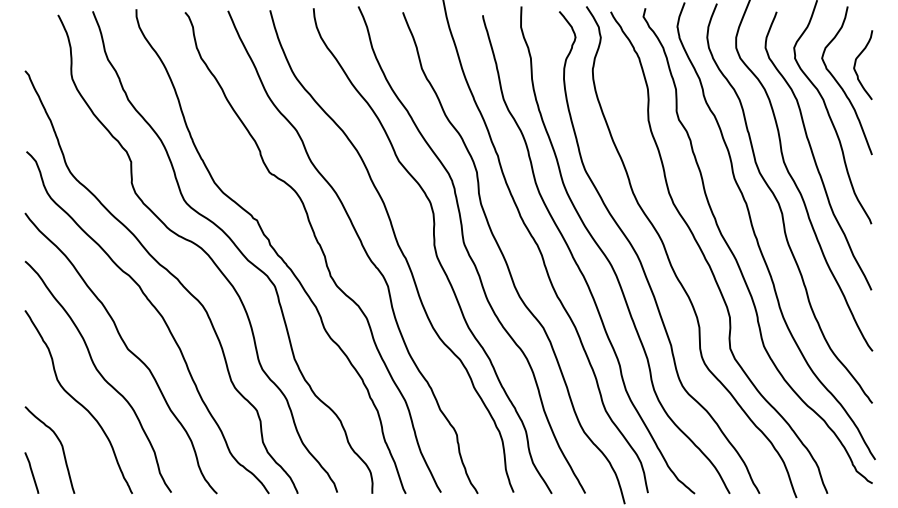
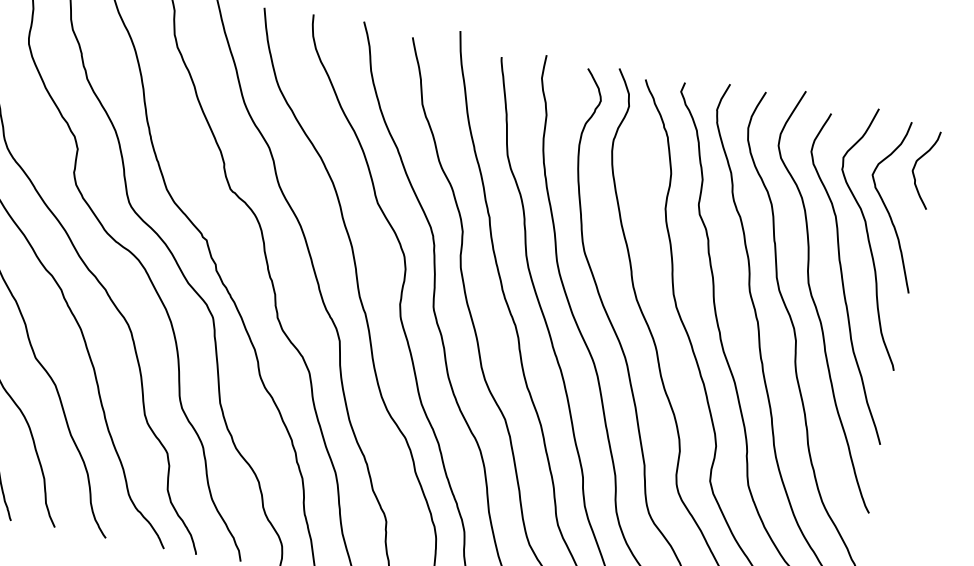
curve: (856, 62) -> (916, 164), moved

